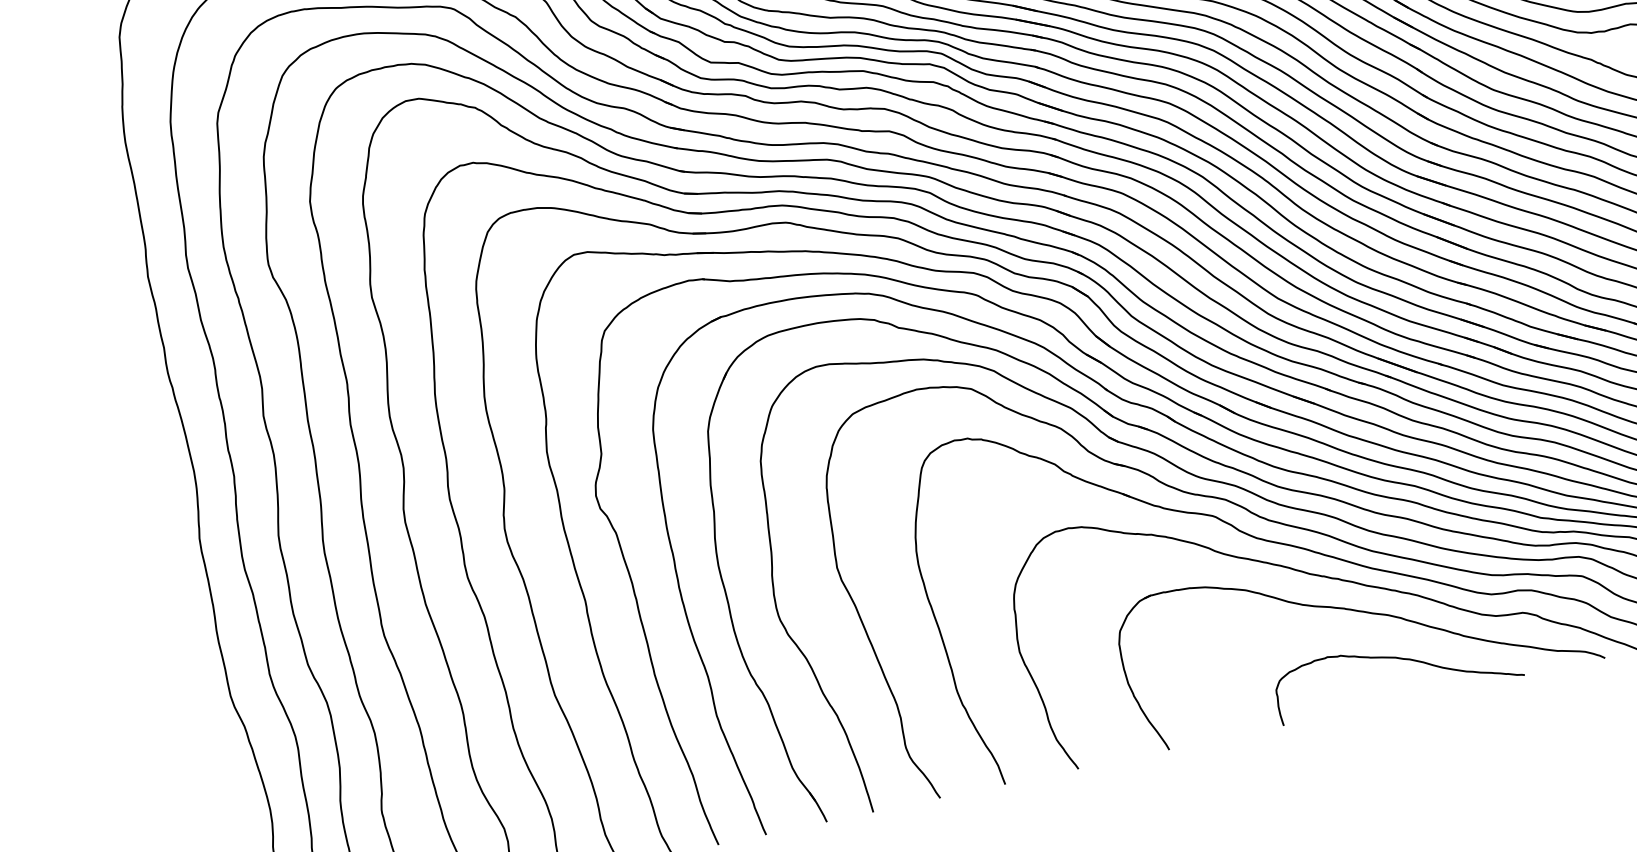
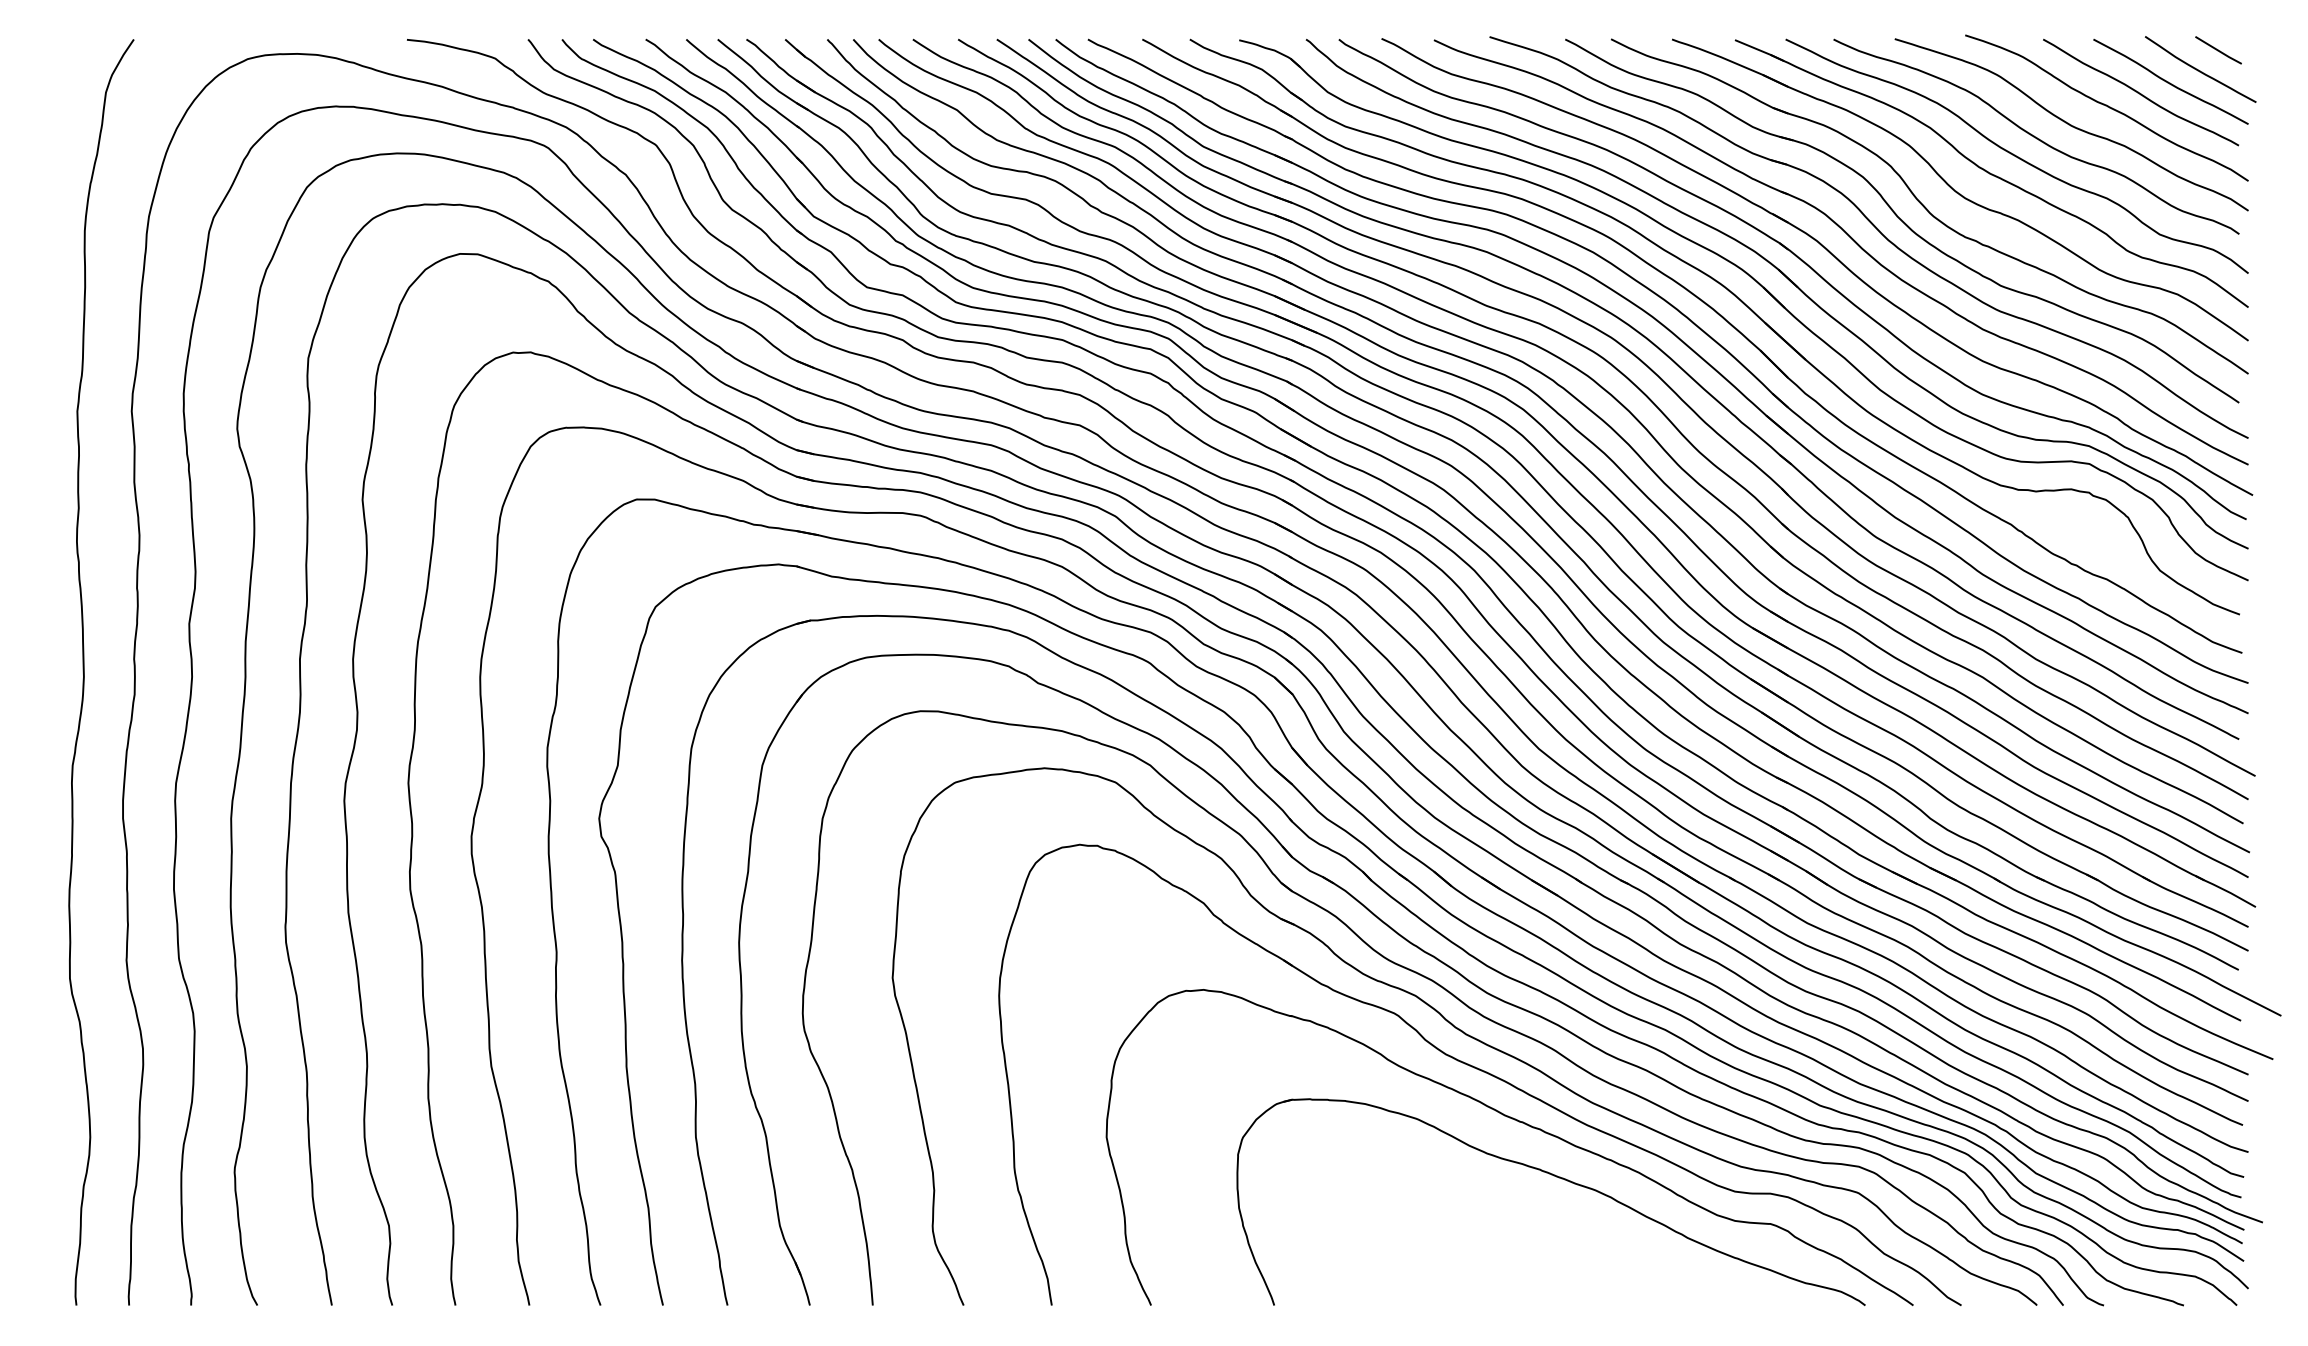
curve: (1399, 659) -> (1597, 1250), removed

